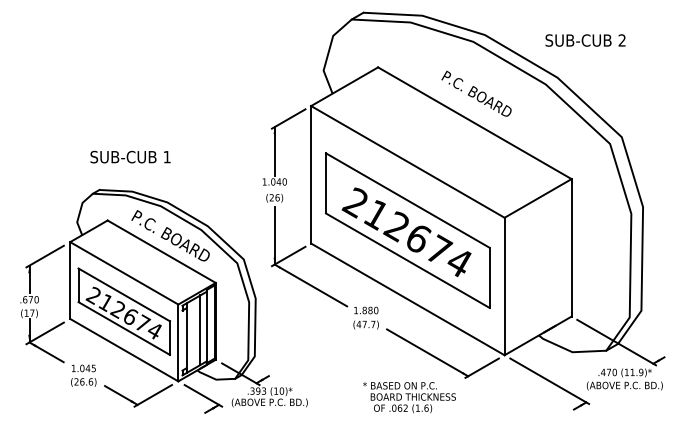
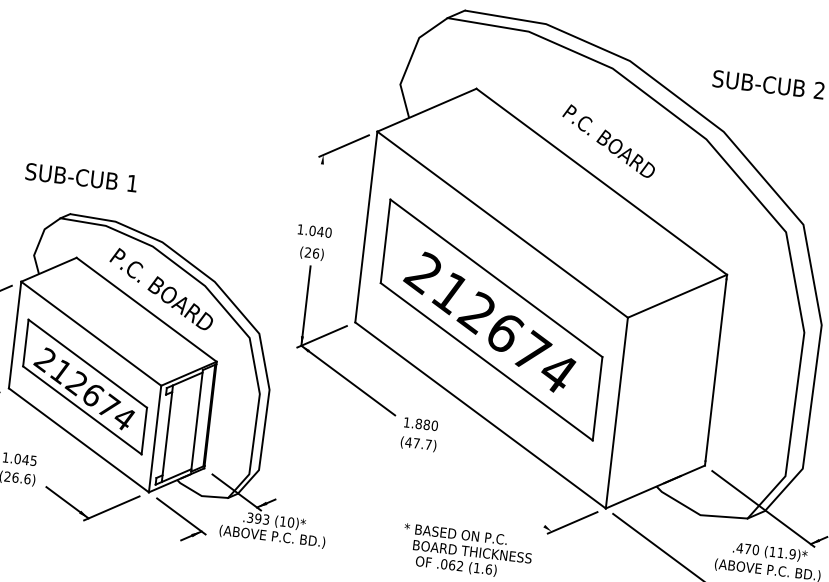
line: (274, 151) -> (319, 188), removed
text: (130, 156) -> (81, 176), moved
line: (200, 330) -> (187, 425), removed
line: (427, 352) -> (499, 492), removed

